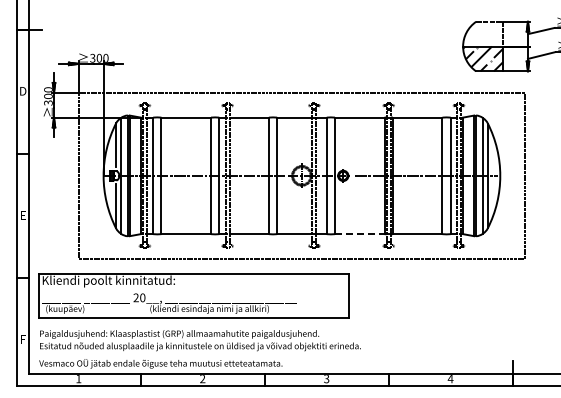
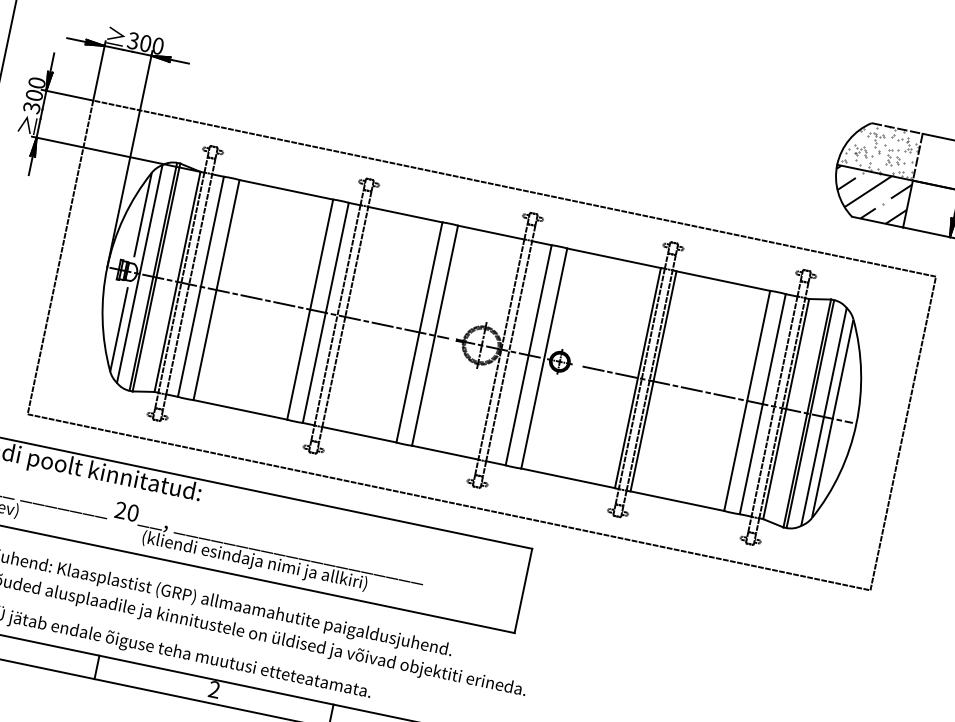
hatch: (483, 33) -> (880, 148), added
line: (359, 234) -> (567, 478), dashed -> solid

